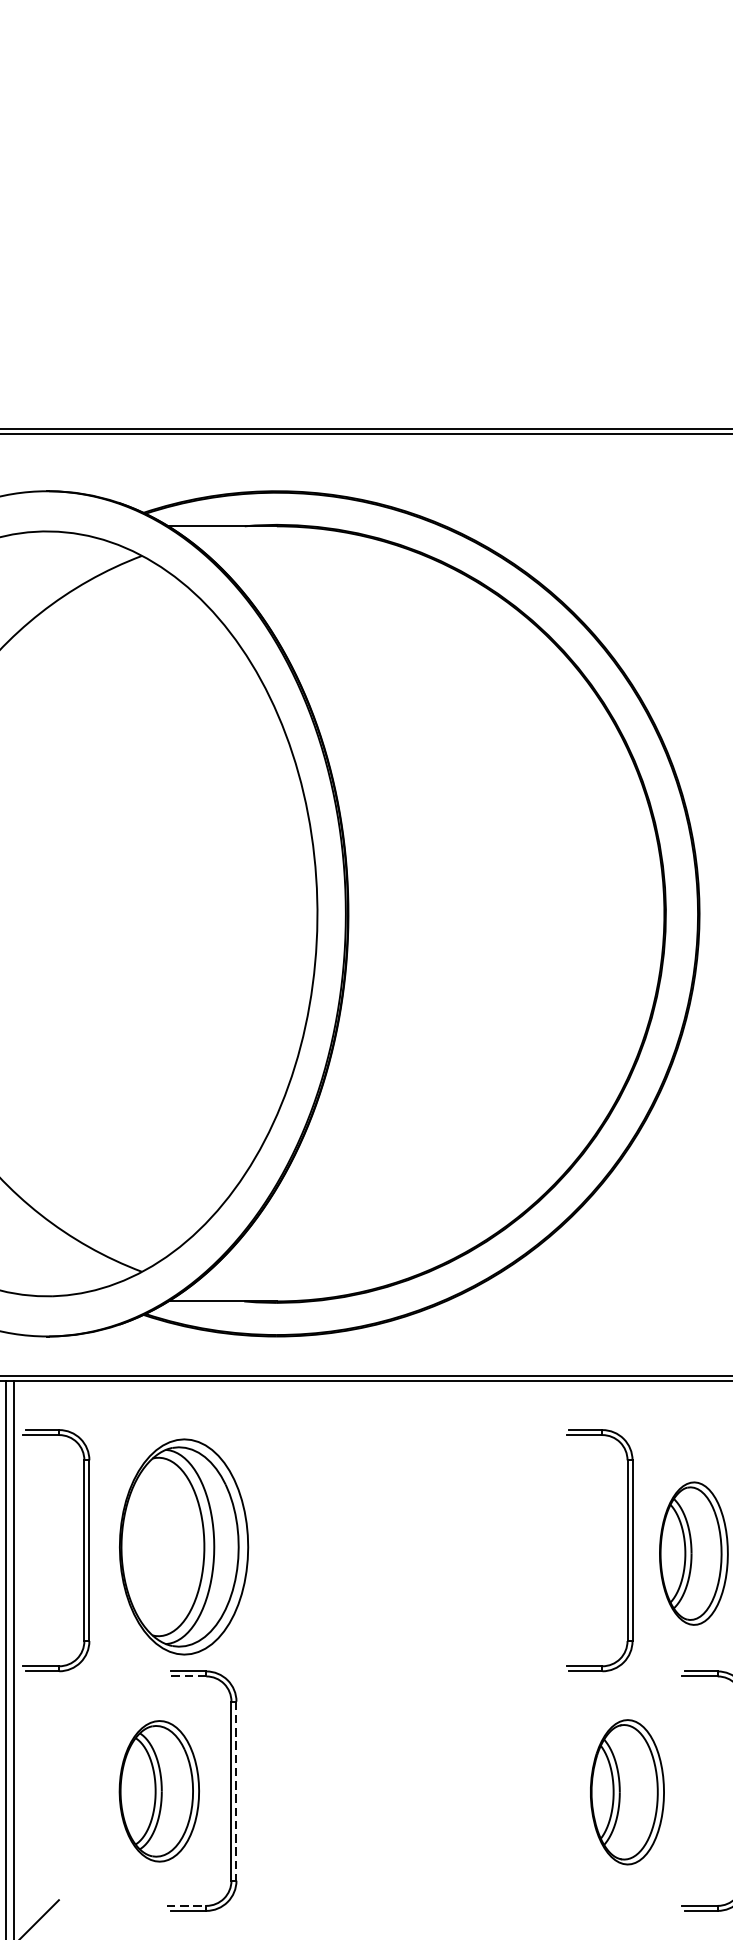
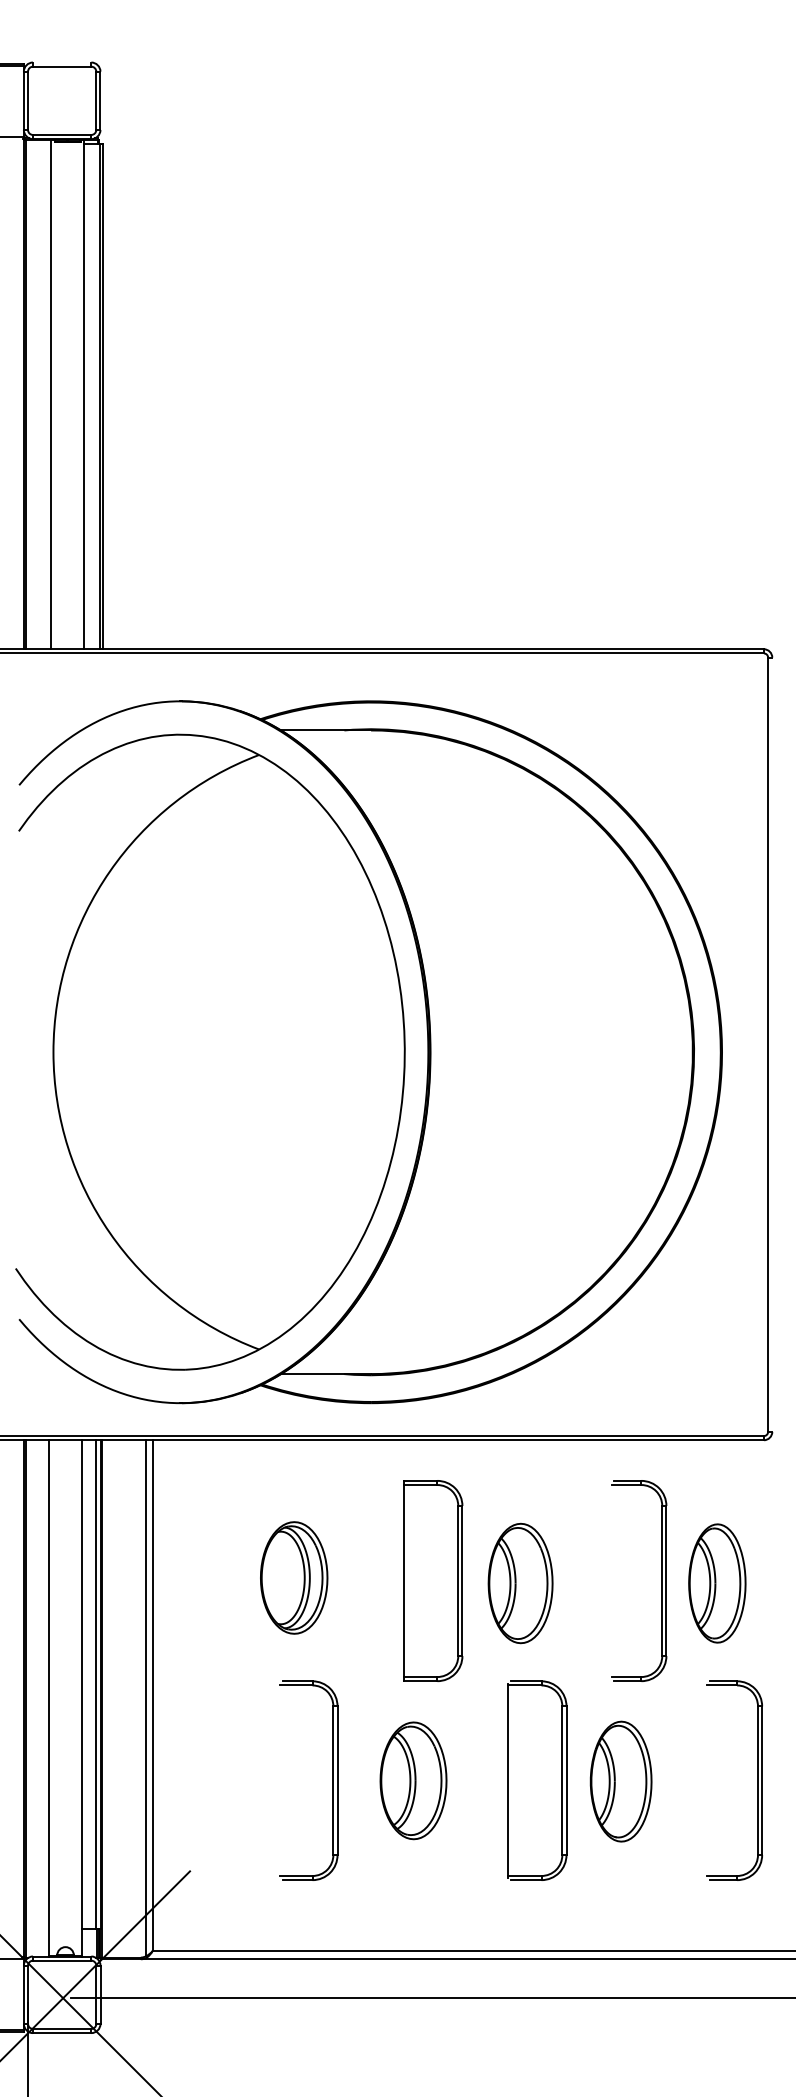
part: (184, 1546) -> (294, 1577), size x0.62
part: (83, 1550) -> (210, 1580), removed
part: (352, 1550) -> (433, 1580), added
part: (456, 1553) -> (520, 1583), added
line: (185, 1676) -> (295, 1685), dashed -> solid
part: (159, 1790) -> (413, 1780), moved
part: (477, 1790) -> (537, 1780), added
line: (236, 1792) -> (337, 1781), dashed -> solid
part: (626, 1792) -> (620, 1781), moved
line: (187, 1905) -> (296, 1875), dashed -> solid

